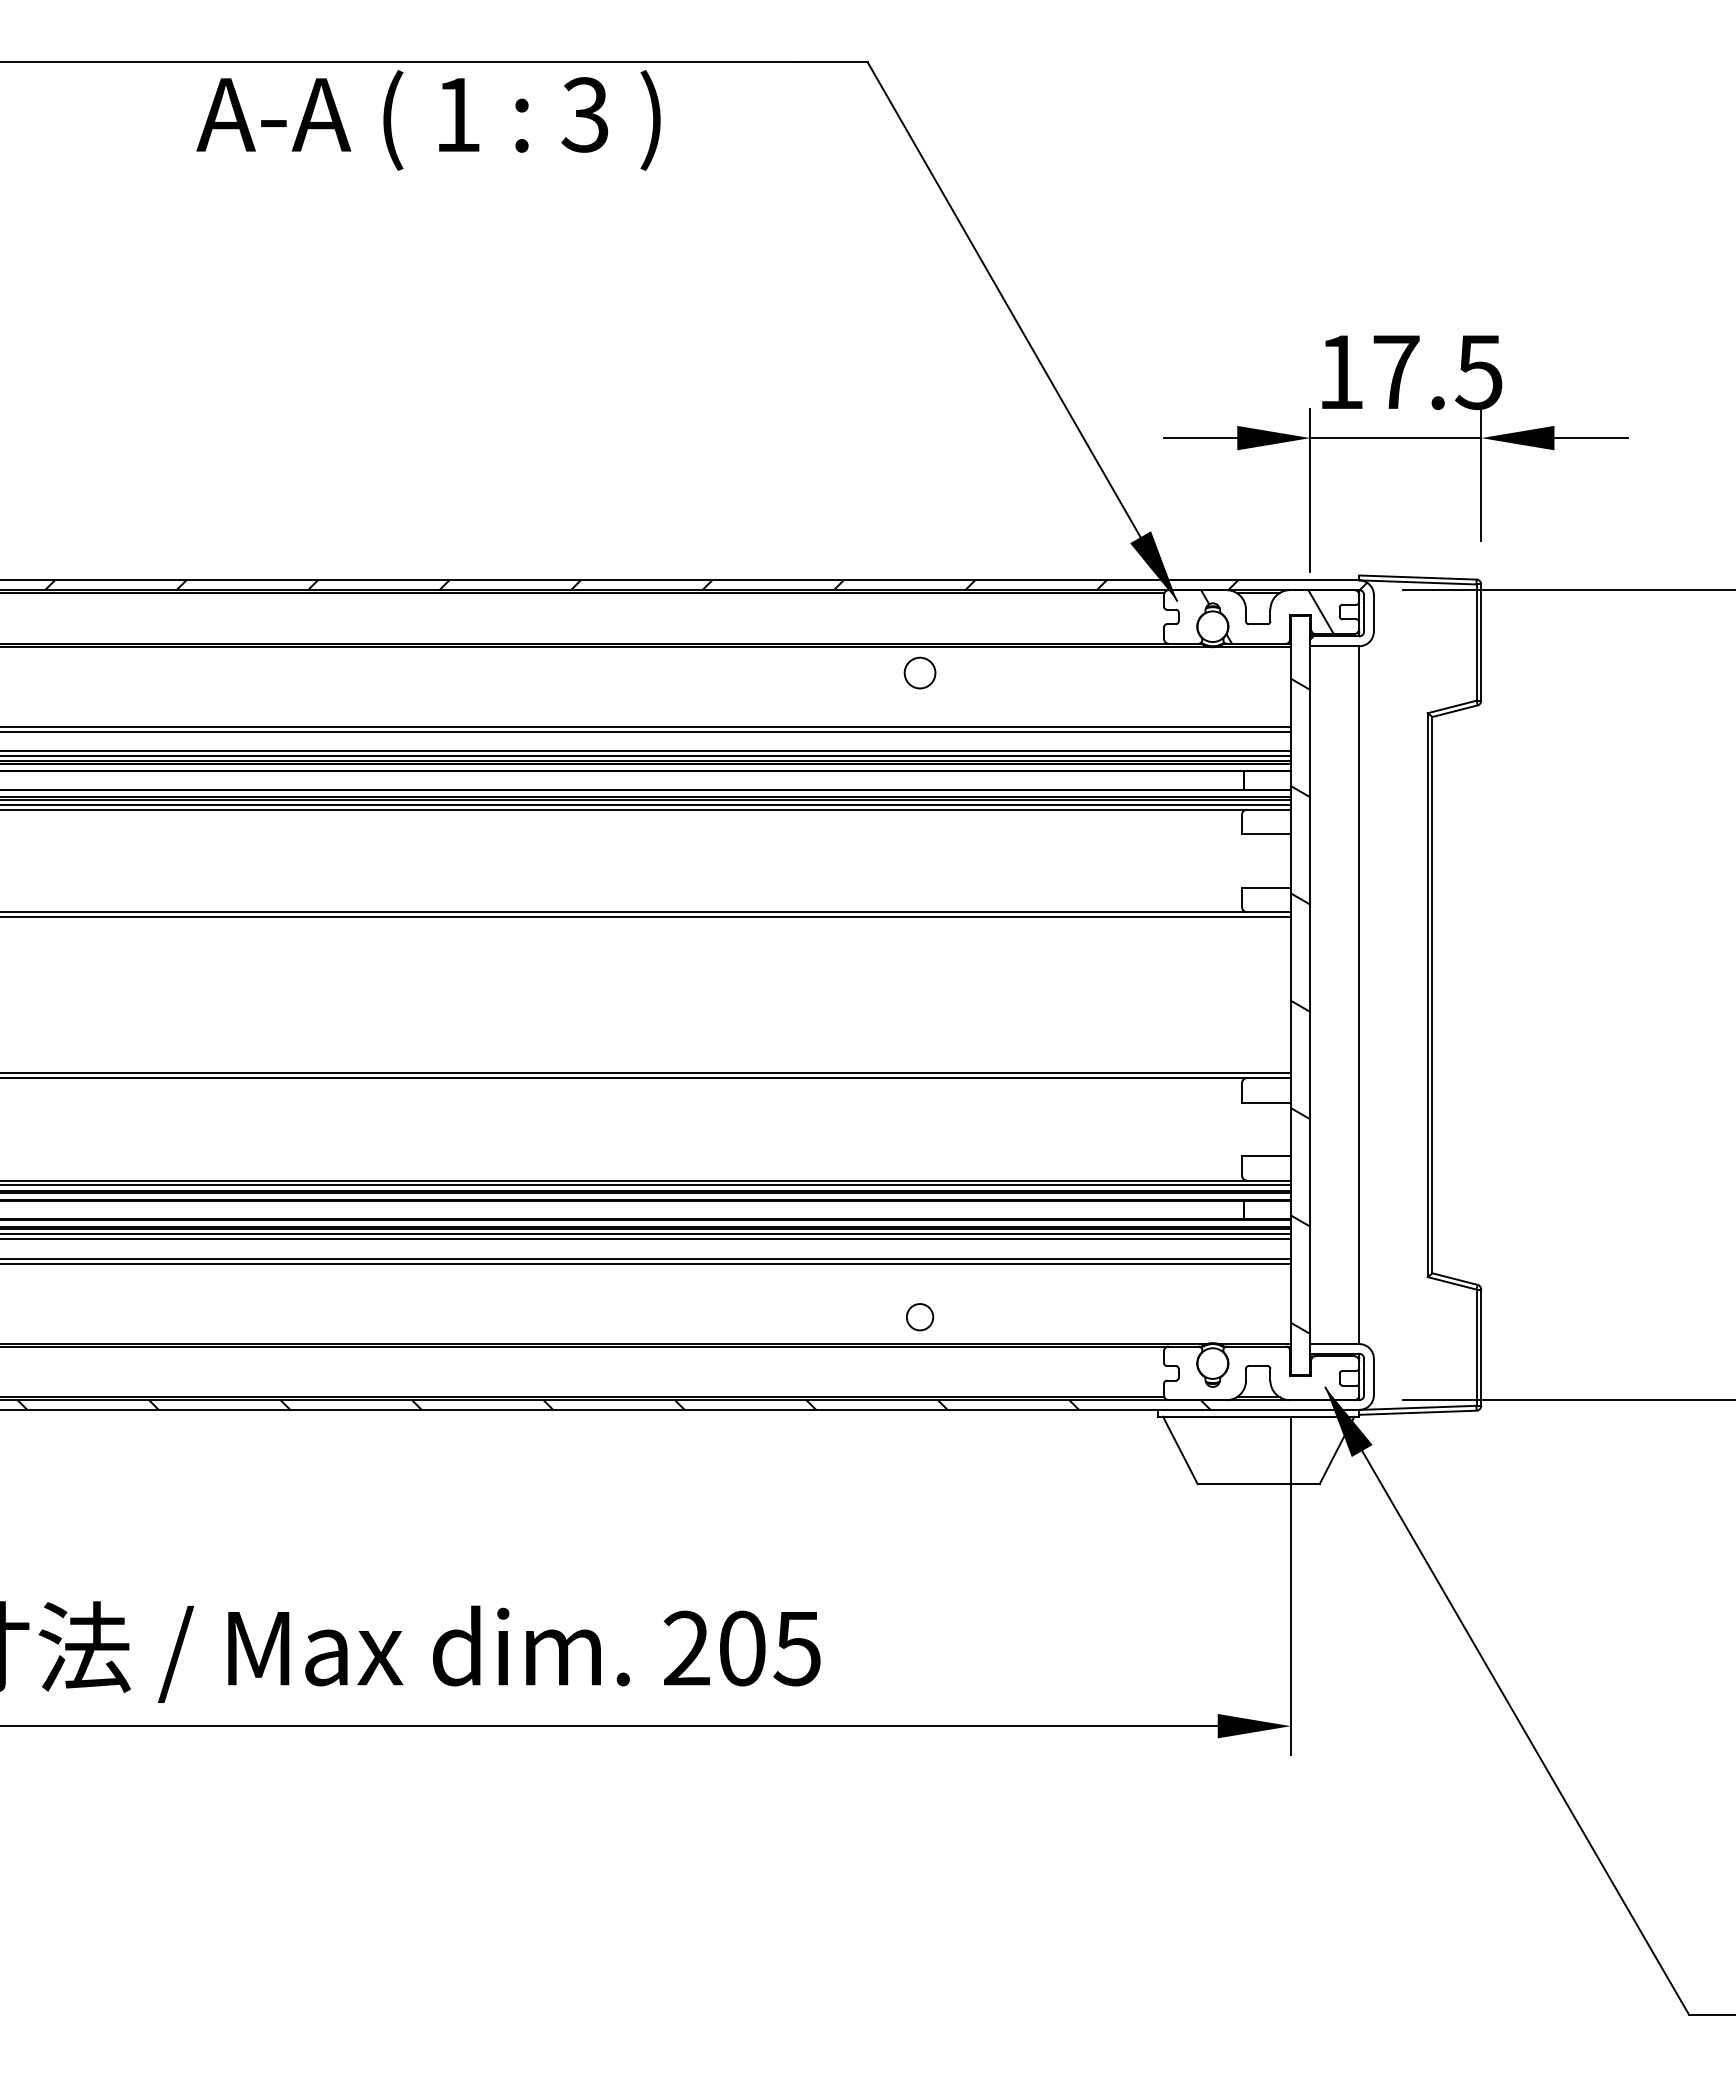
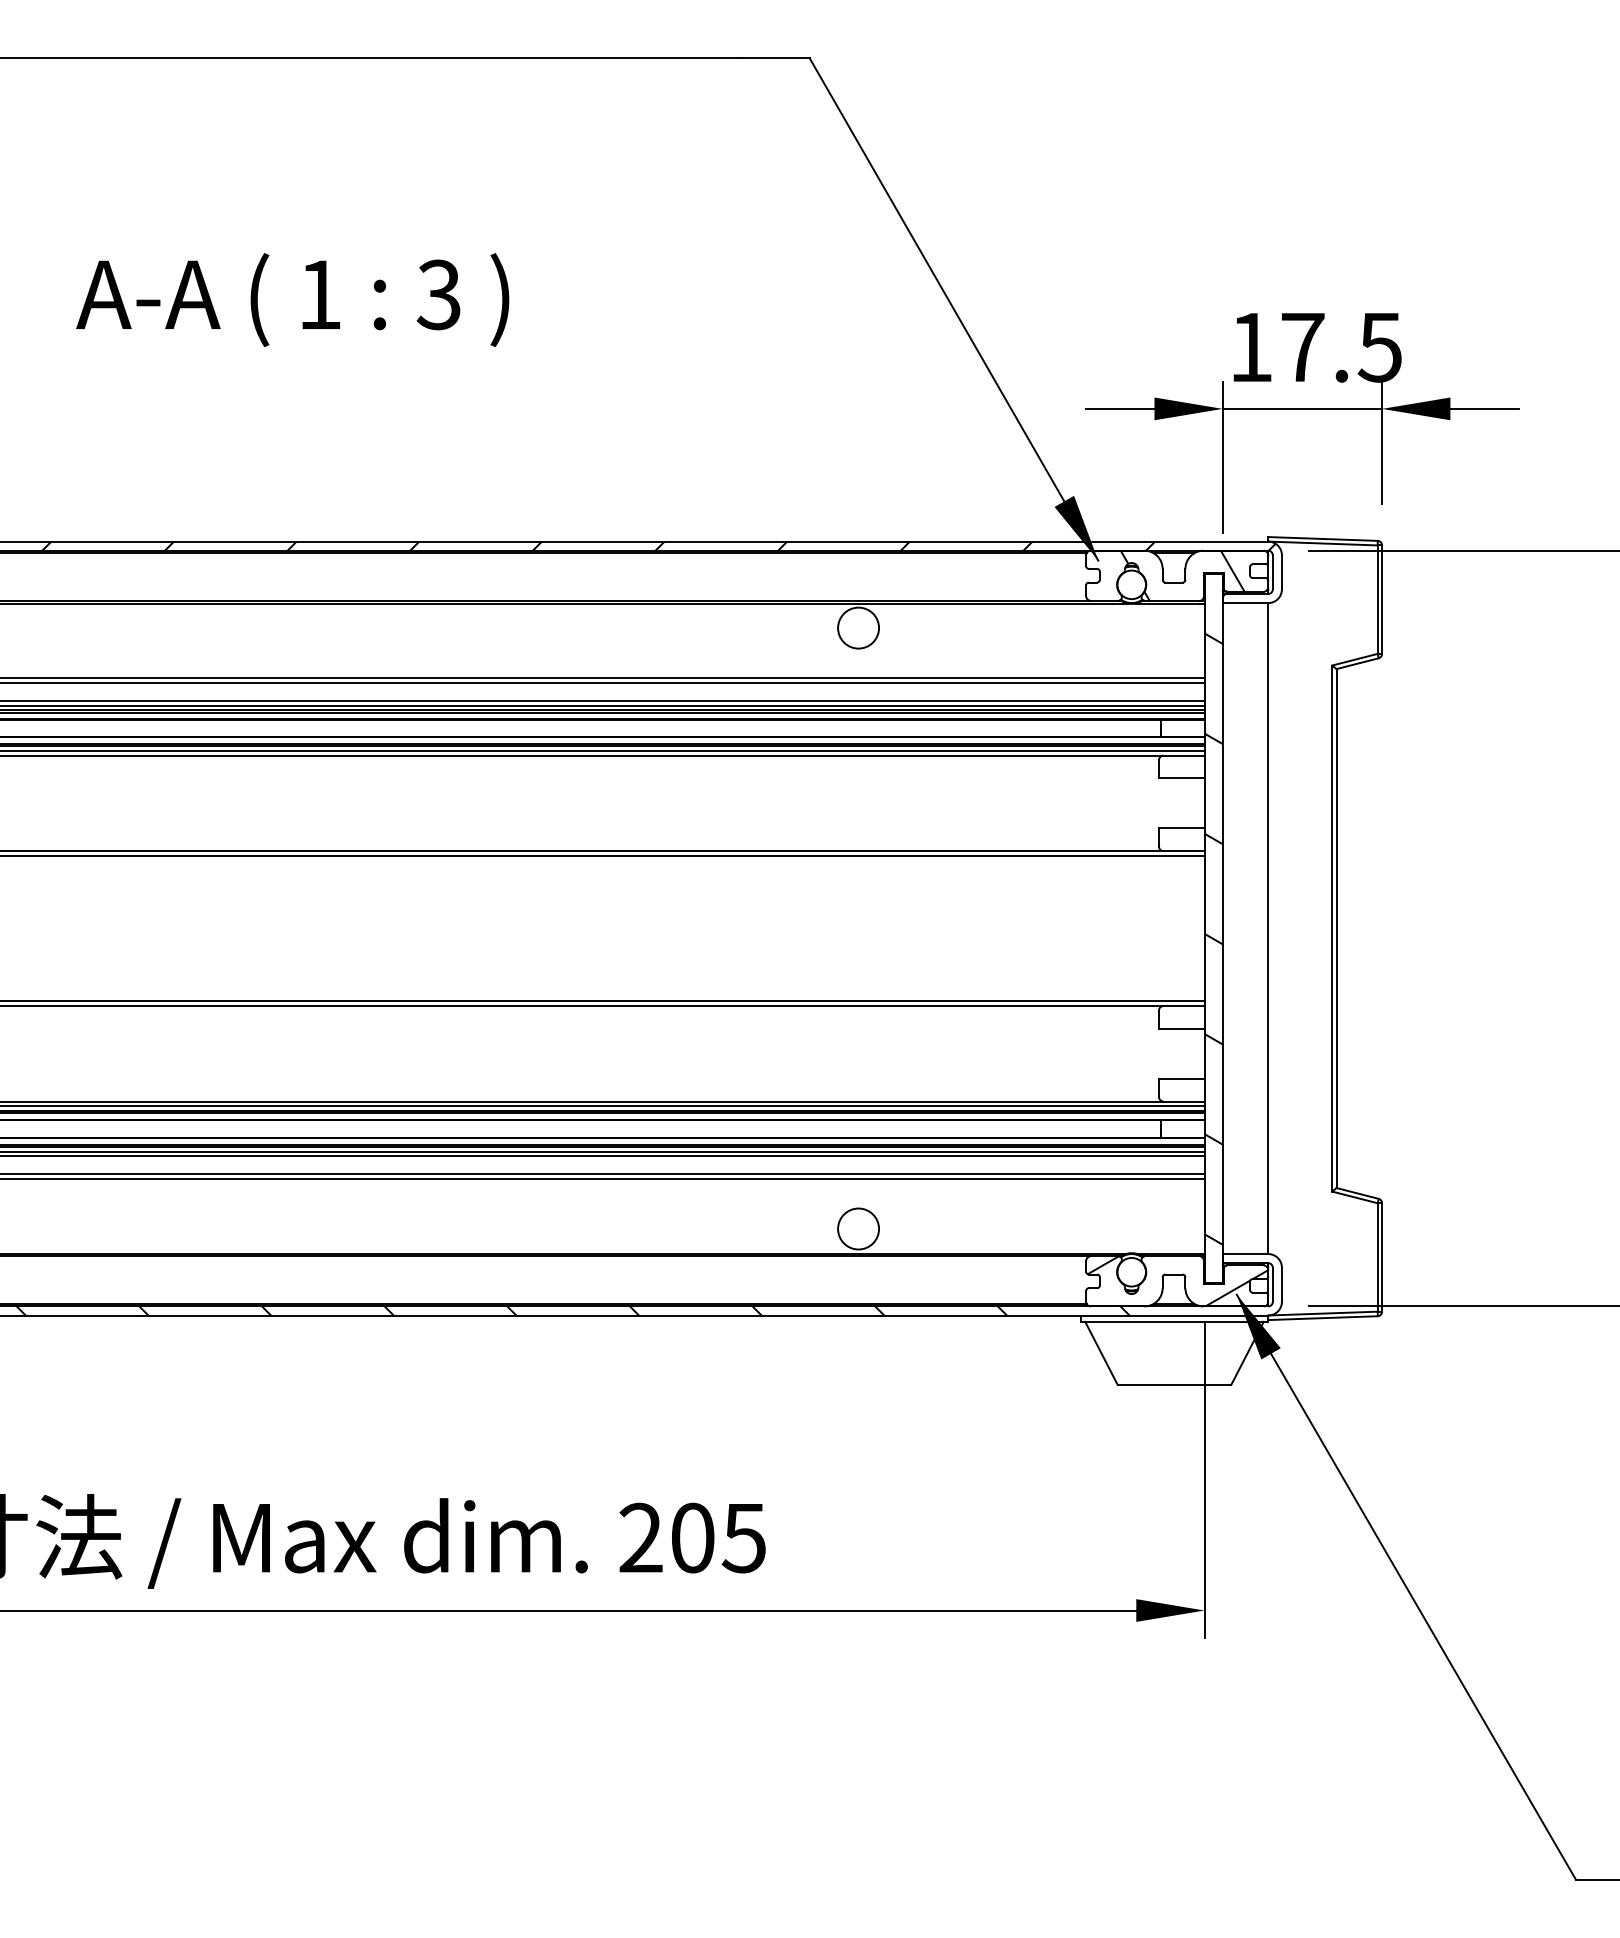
text: (428, 120) -> (292, 300), moved
circle: (920, 673) -> (858, 628), size x1.43
circle: (920, 1317) -> (858, 1229), size x1.67
hatch: (1262, 1373) -> (1178, 1281), added

